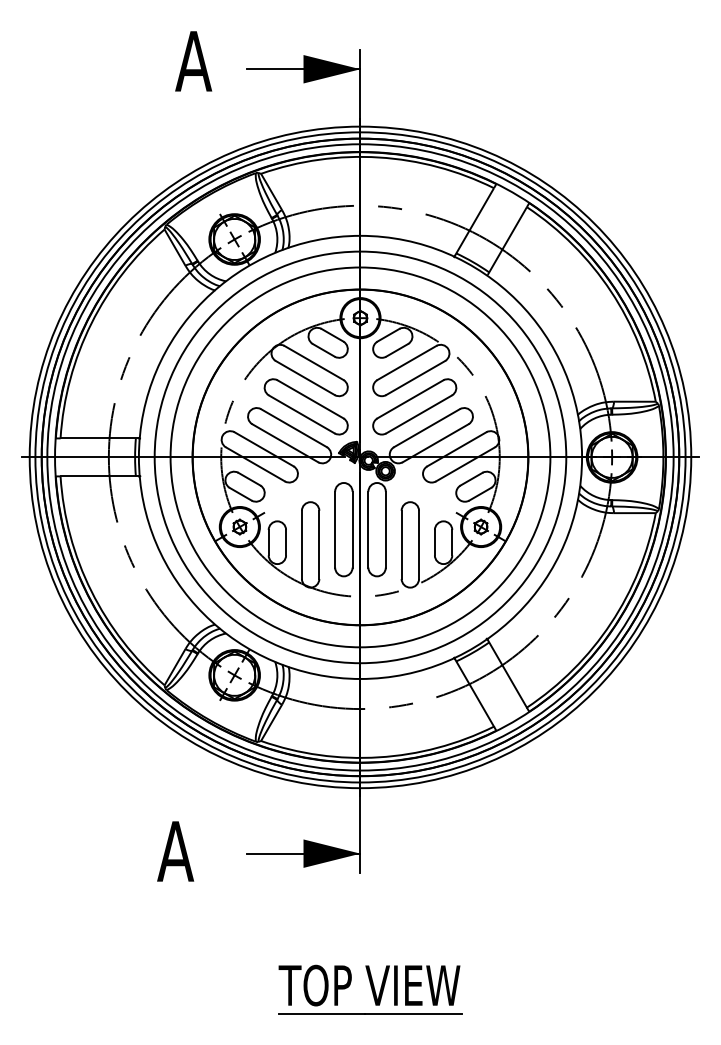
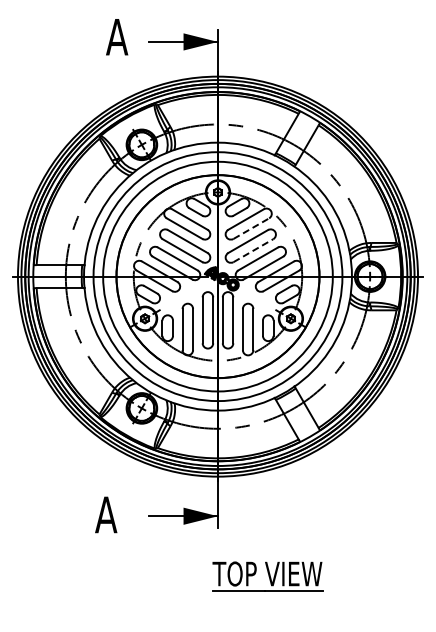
line: (415, 377) -> (251, 228), solid -> dashed
line: (419, 414) -> (253, 250), solid -> dashed
part: (369, 989) -> (267, 576), moved

